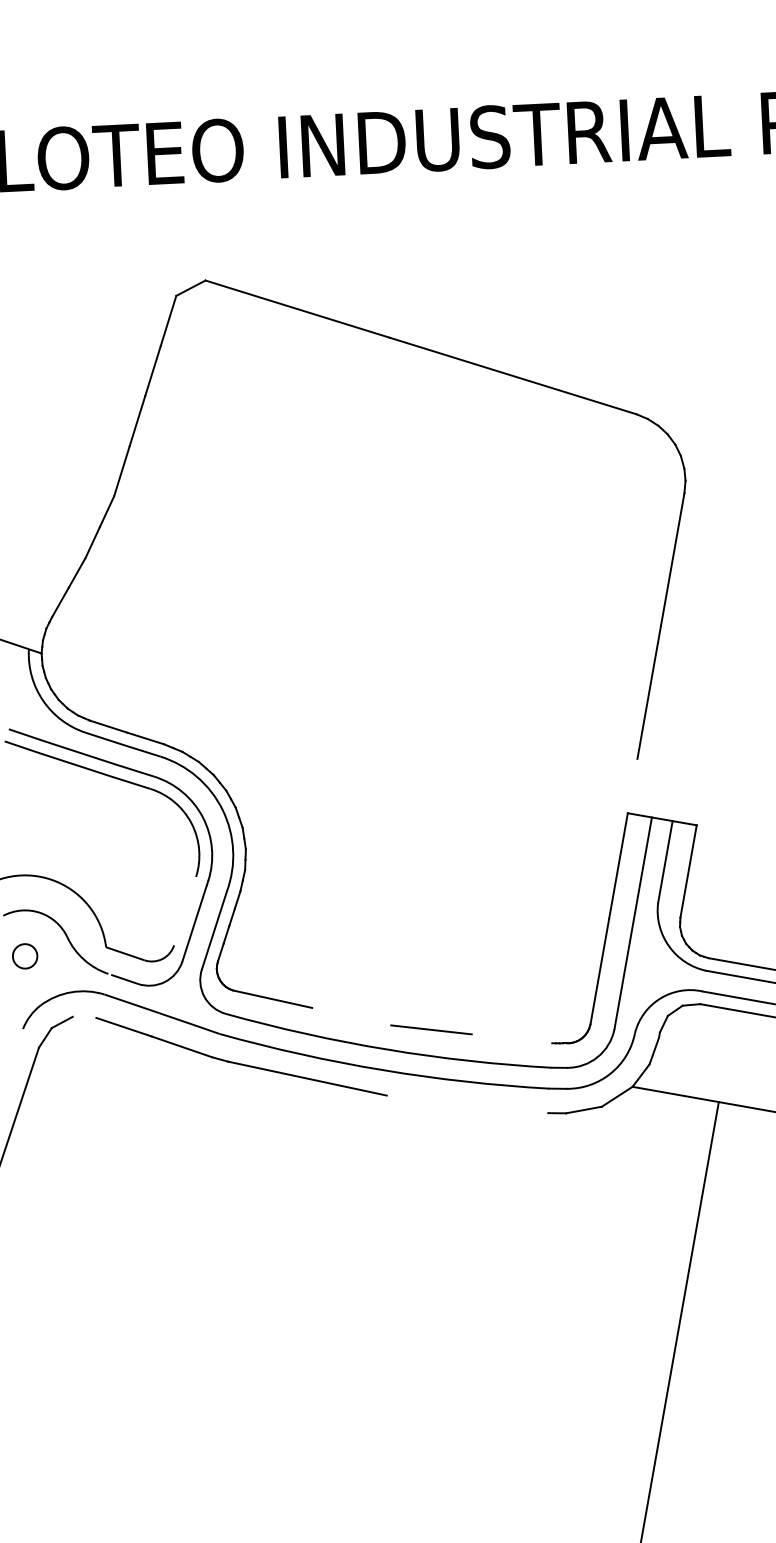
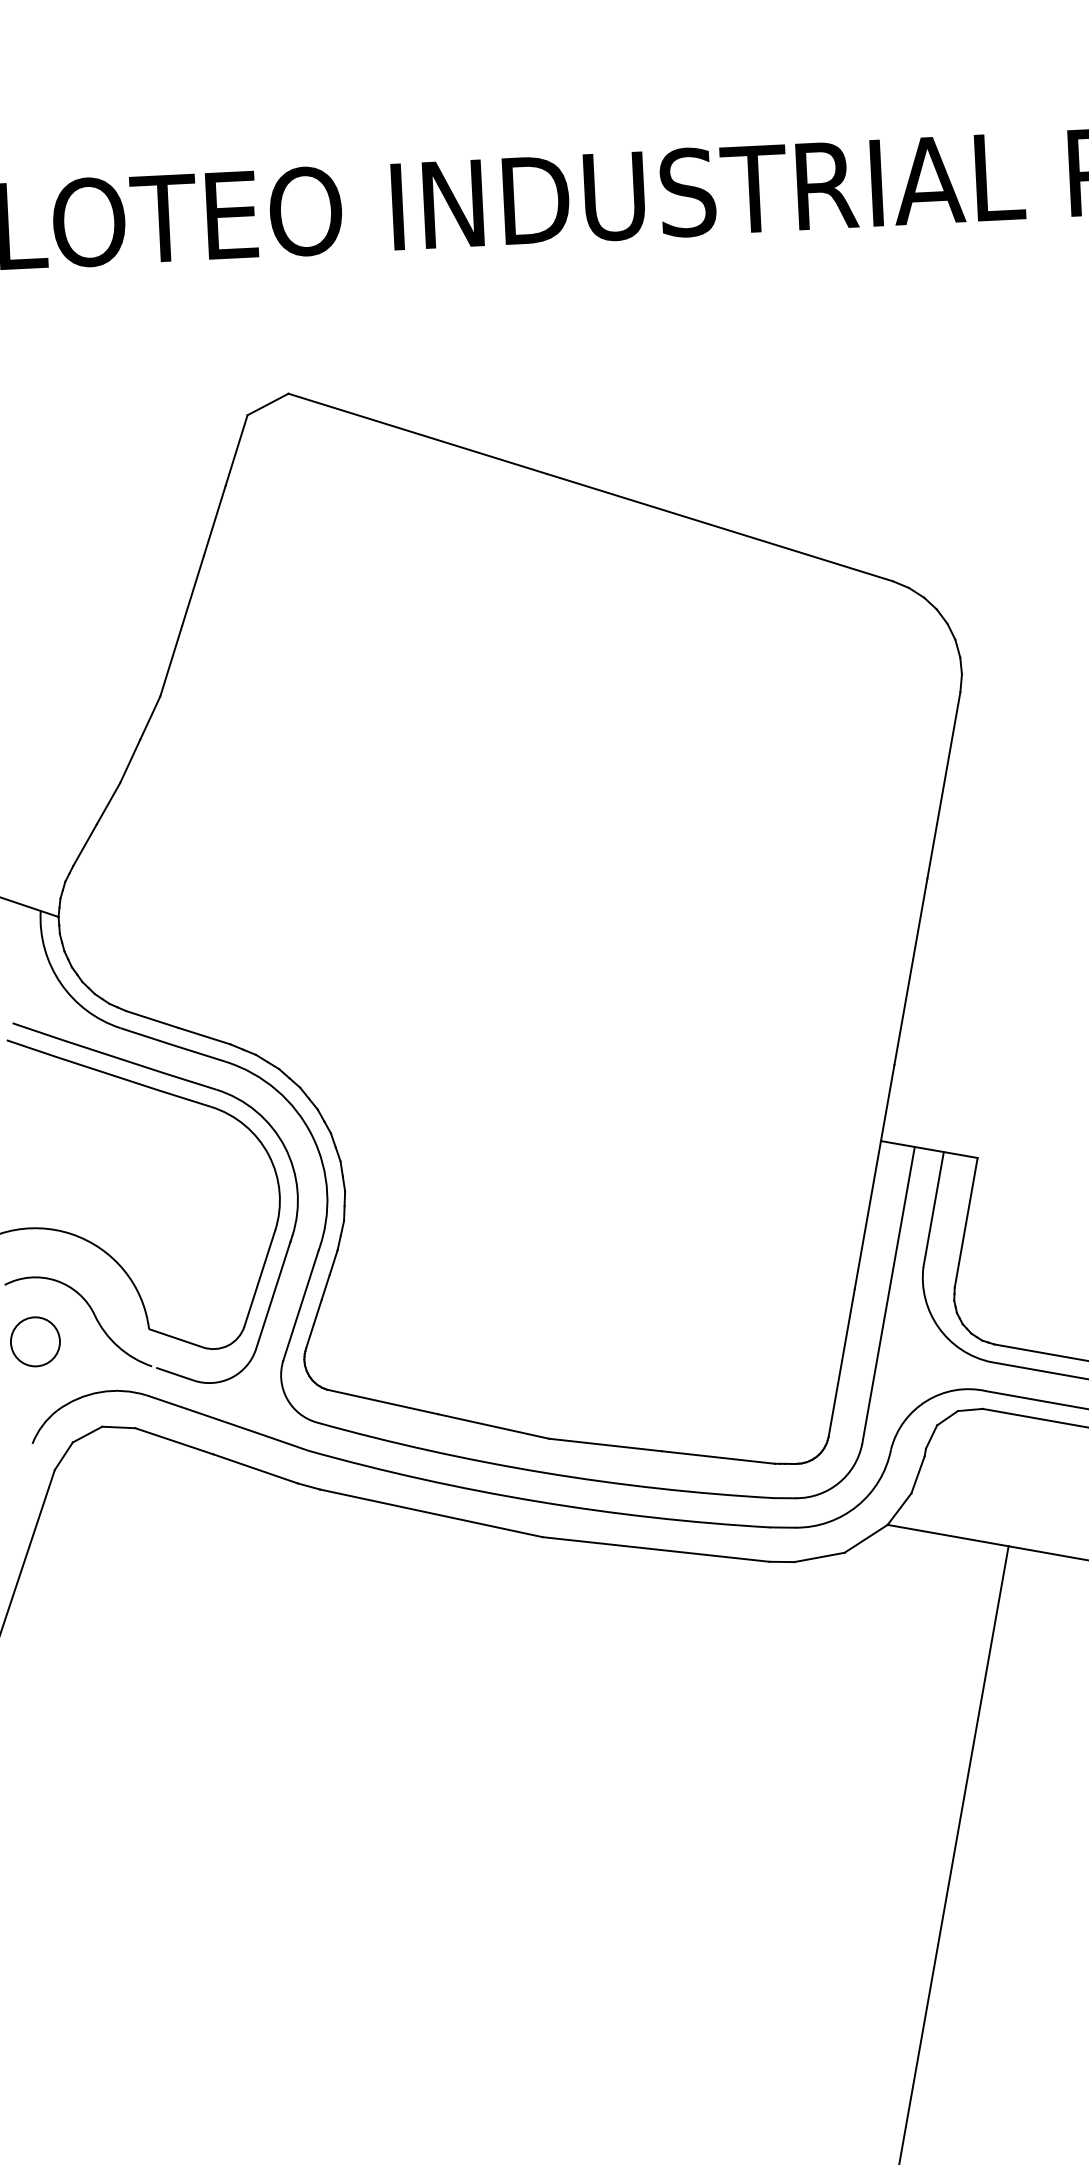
line: (632, 785) -> (887, 1102), added
line: (184, 911) -> (259, 1278), added
circle: (24, 956) -> (34, 1341), size x1.43
line: (351, 1016) -> (493, 1426), added
line: (84, 1017) -> (118, 1427), added
line: (511, 1038) -> (717, 1457), added
line: (467, 1104) -> (655, 1549), added

